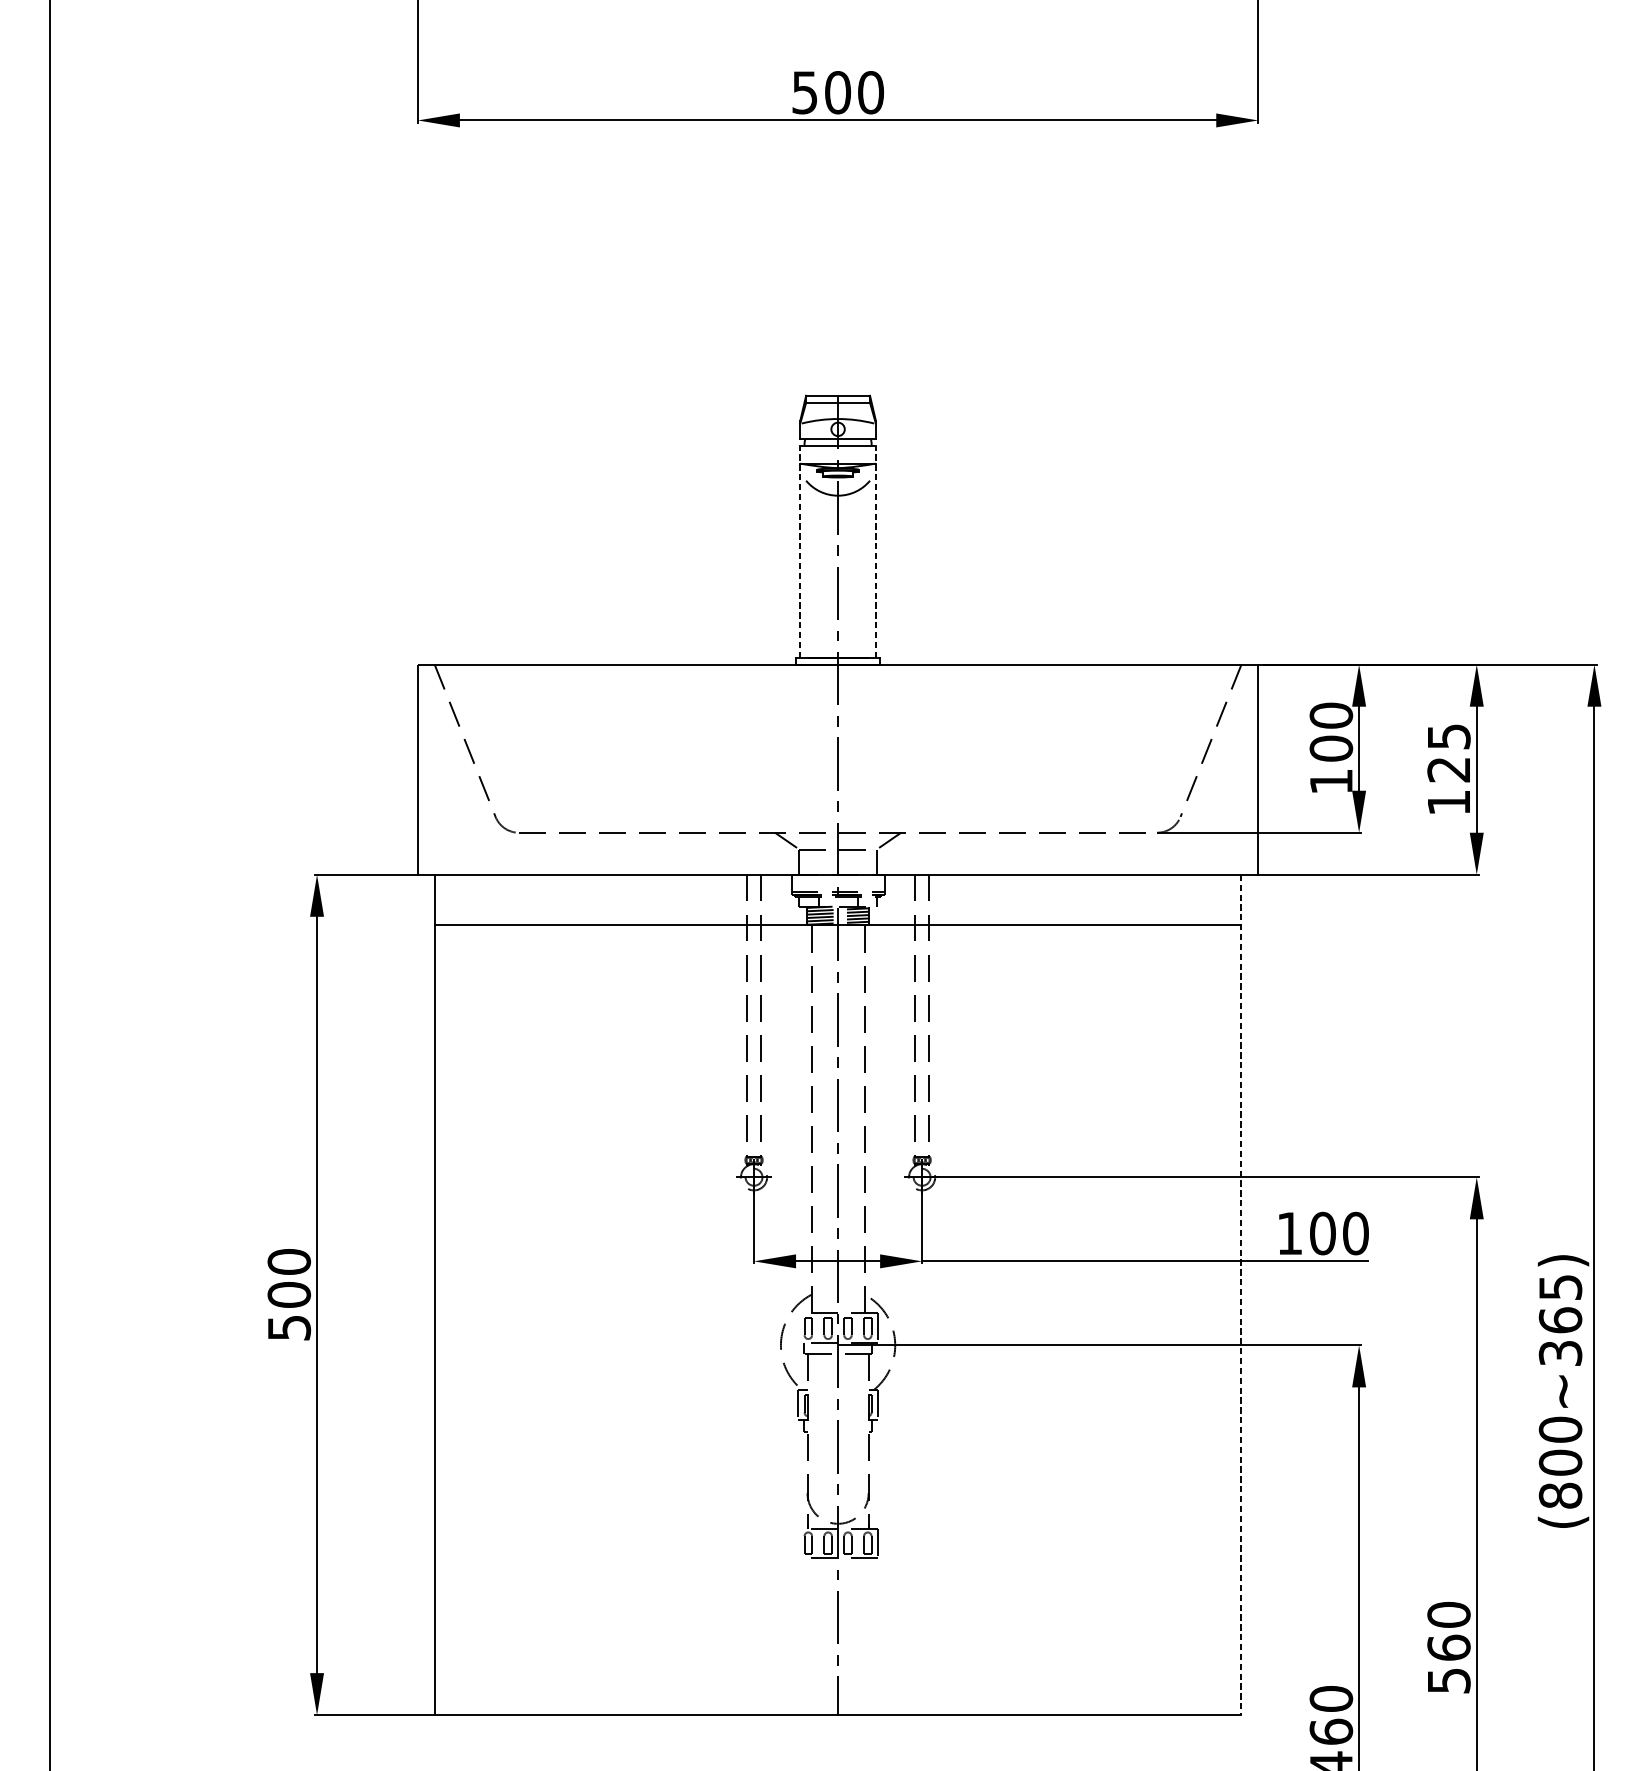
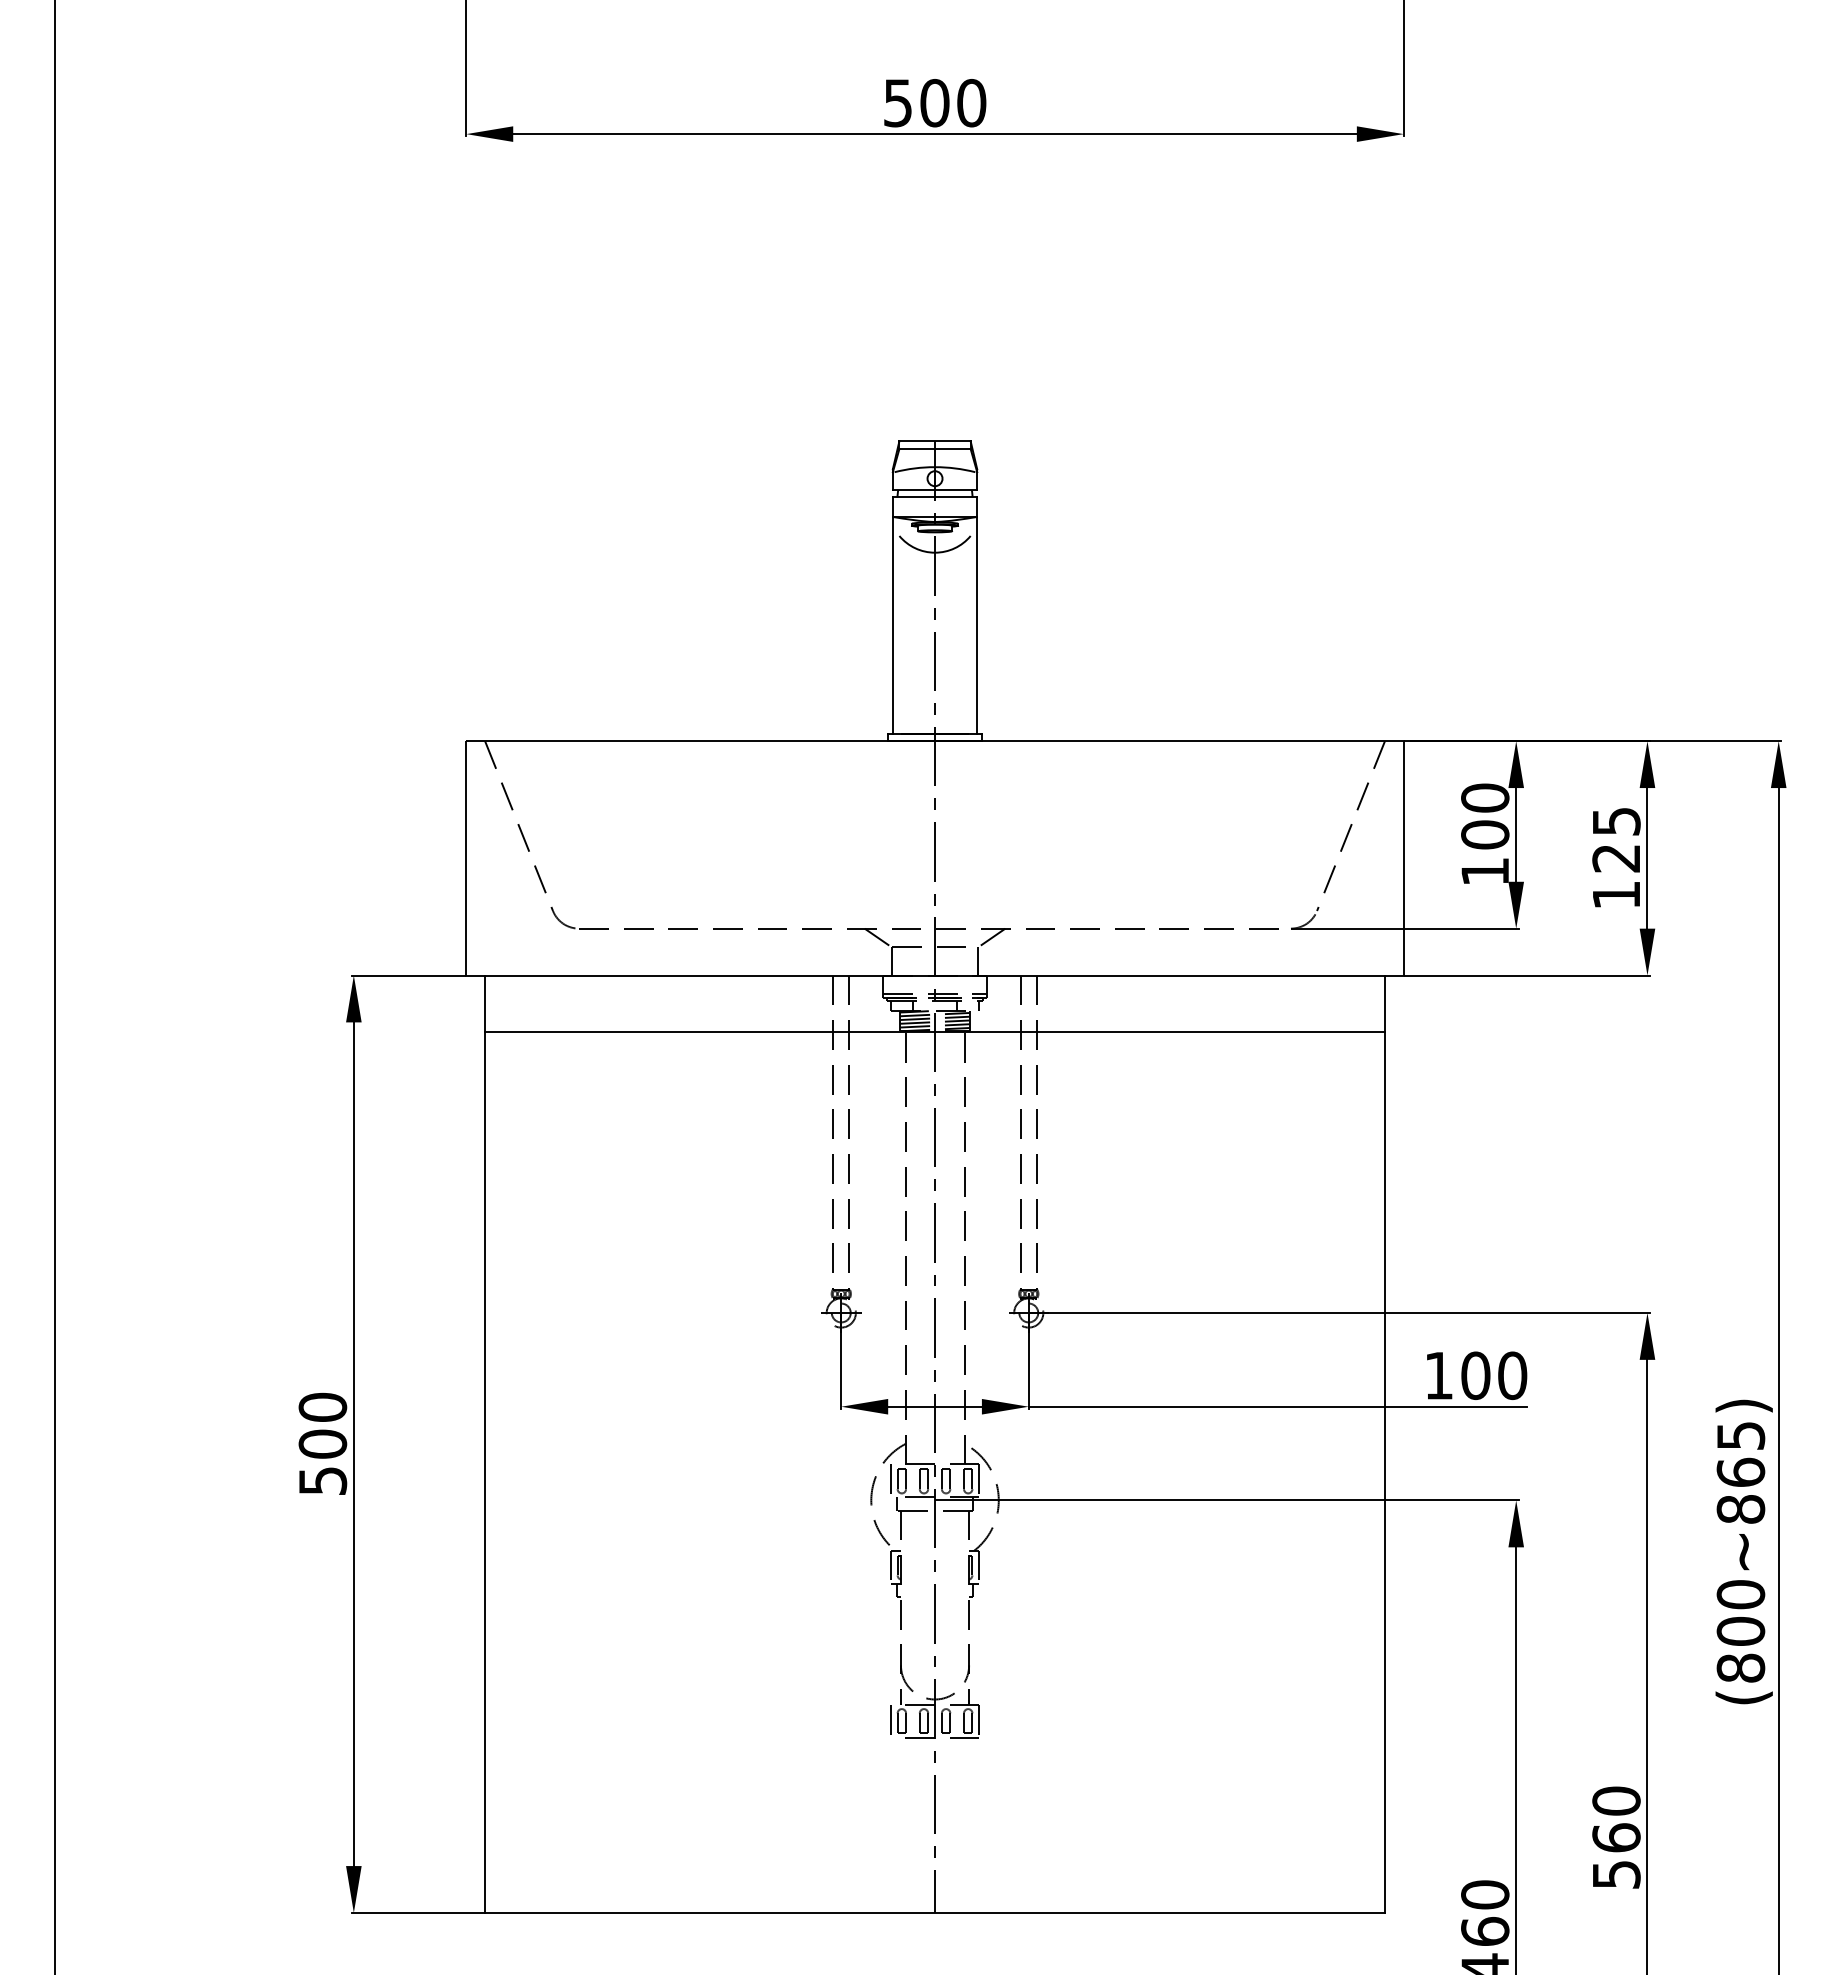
line: (799, 552) -> (892, 615), dashed -> solid
line: (876, 552) -> (977, 615), dashed -> solid
line: (1241, 1295) -> (1384, 1444), dashed -> solid
line: (798, 1327) -> (890, 1480), added
text: (1560, 1353) -> (1740, 1509), (800~365) -> (800~865)
line: (798, 1543) -> (890, 1721), added

